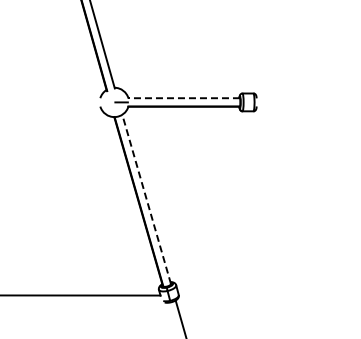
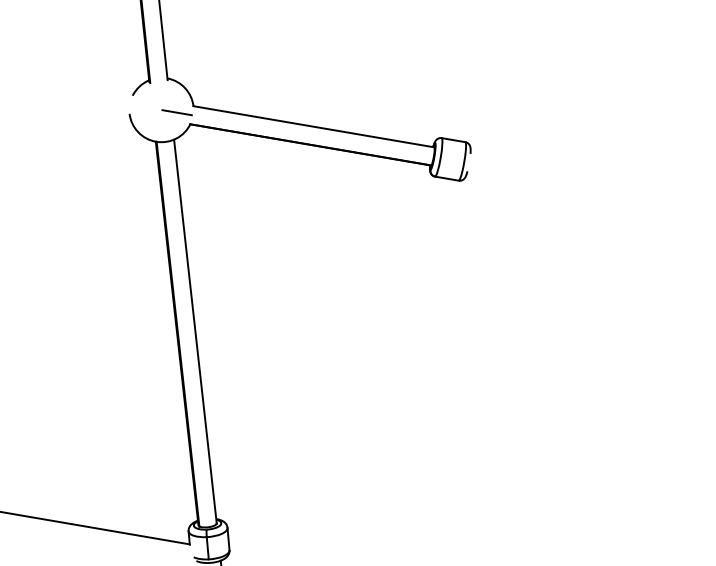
line: (184, 98) -> (314, 127), dashed -> solid
line: (146, 198) -> (195, 329), dashed -> solid

